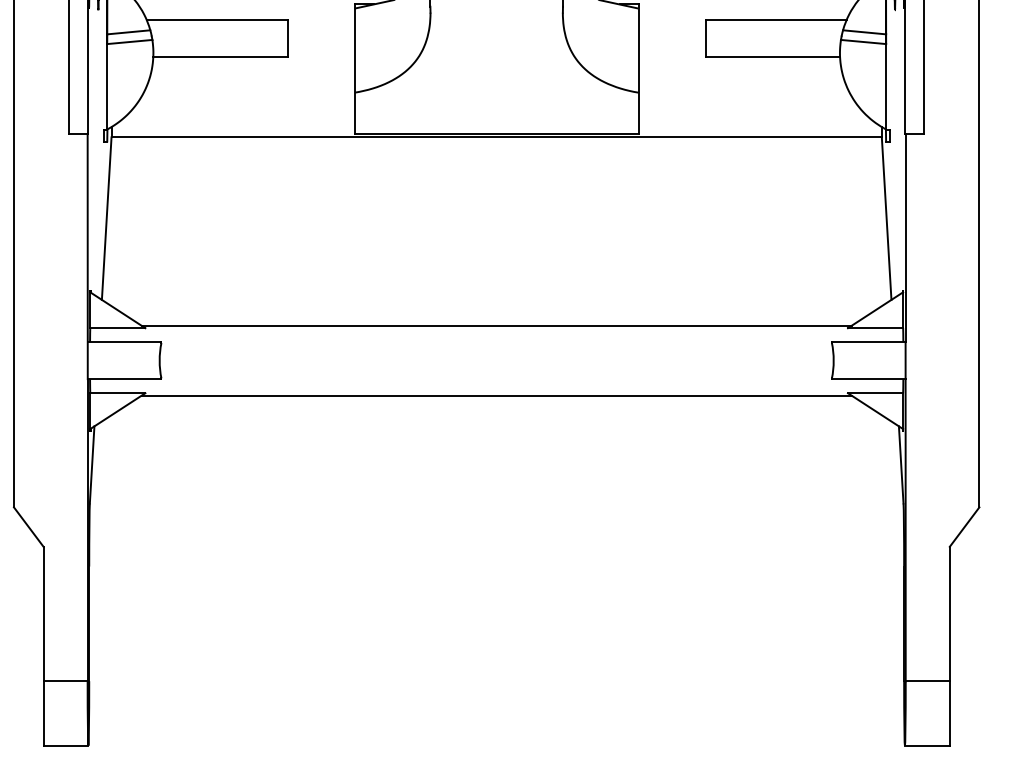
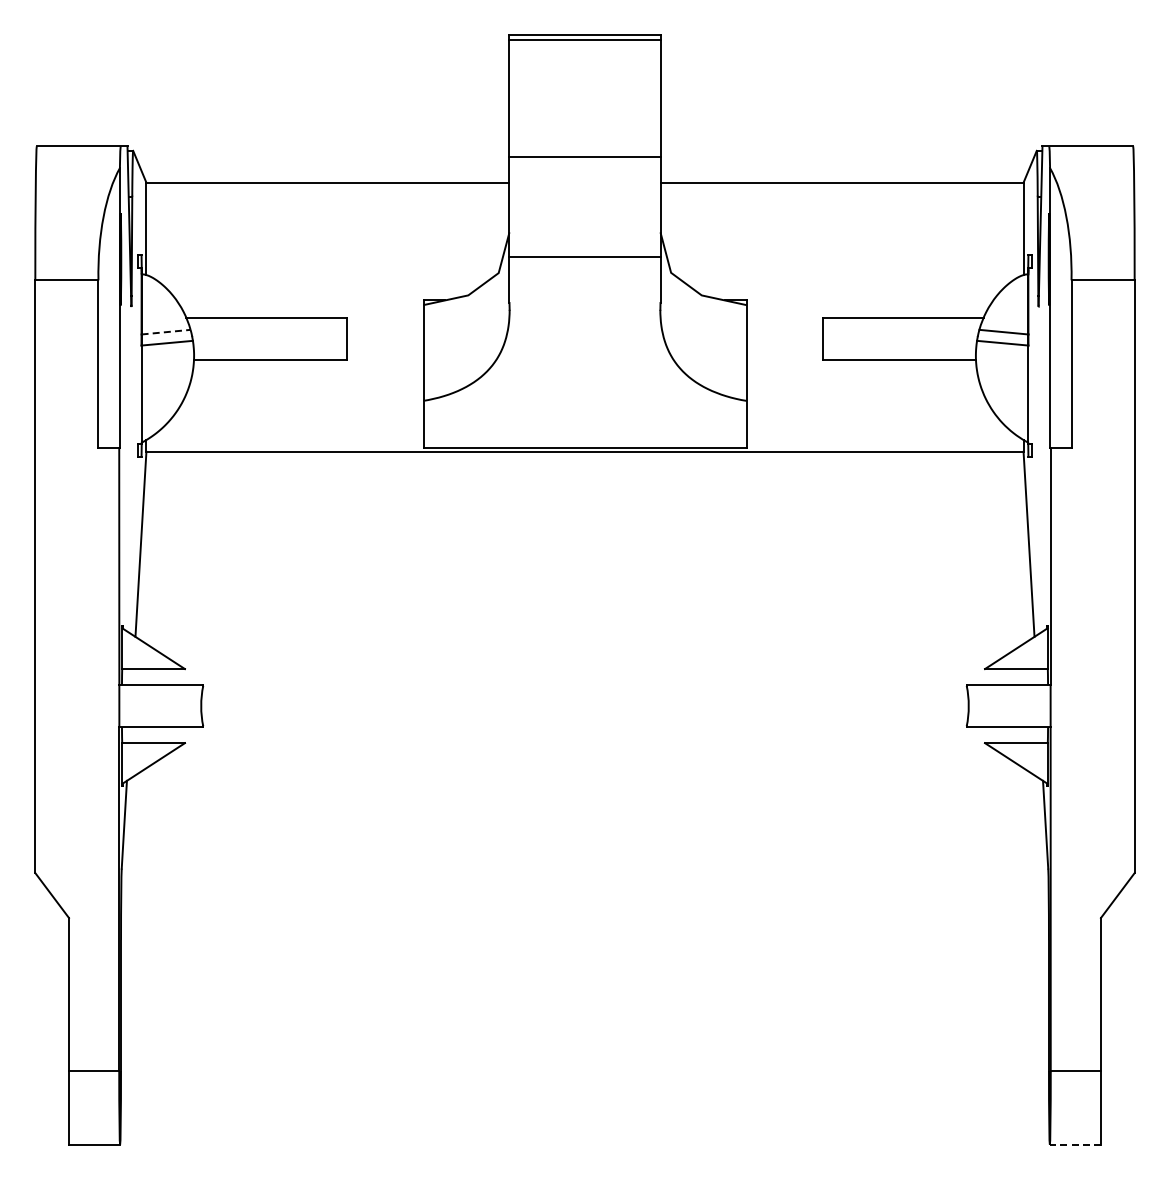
line: (129, 32) -> (166, 332), solid -> dashed
line: (496, 325) -> (584, 666), removed
line: (496, 395) -> (584, 745), removed
line: (927, 745) -> (1075, 1144), solid -> dashed

